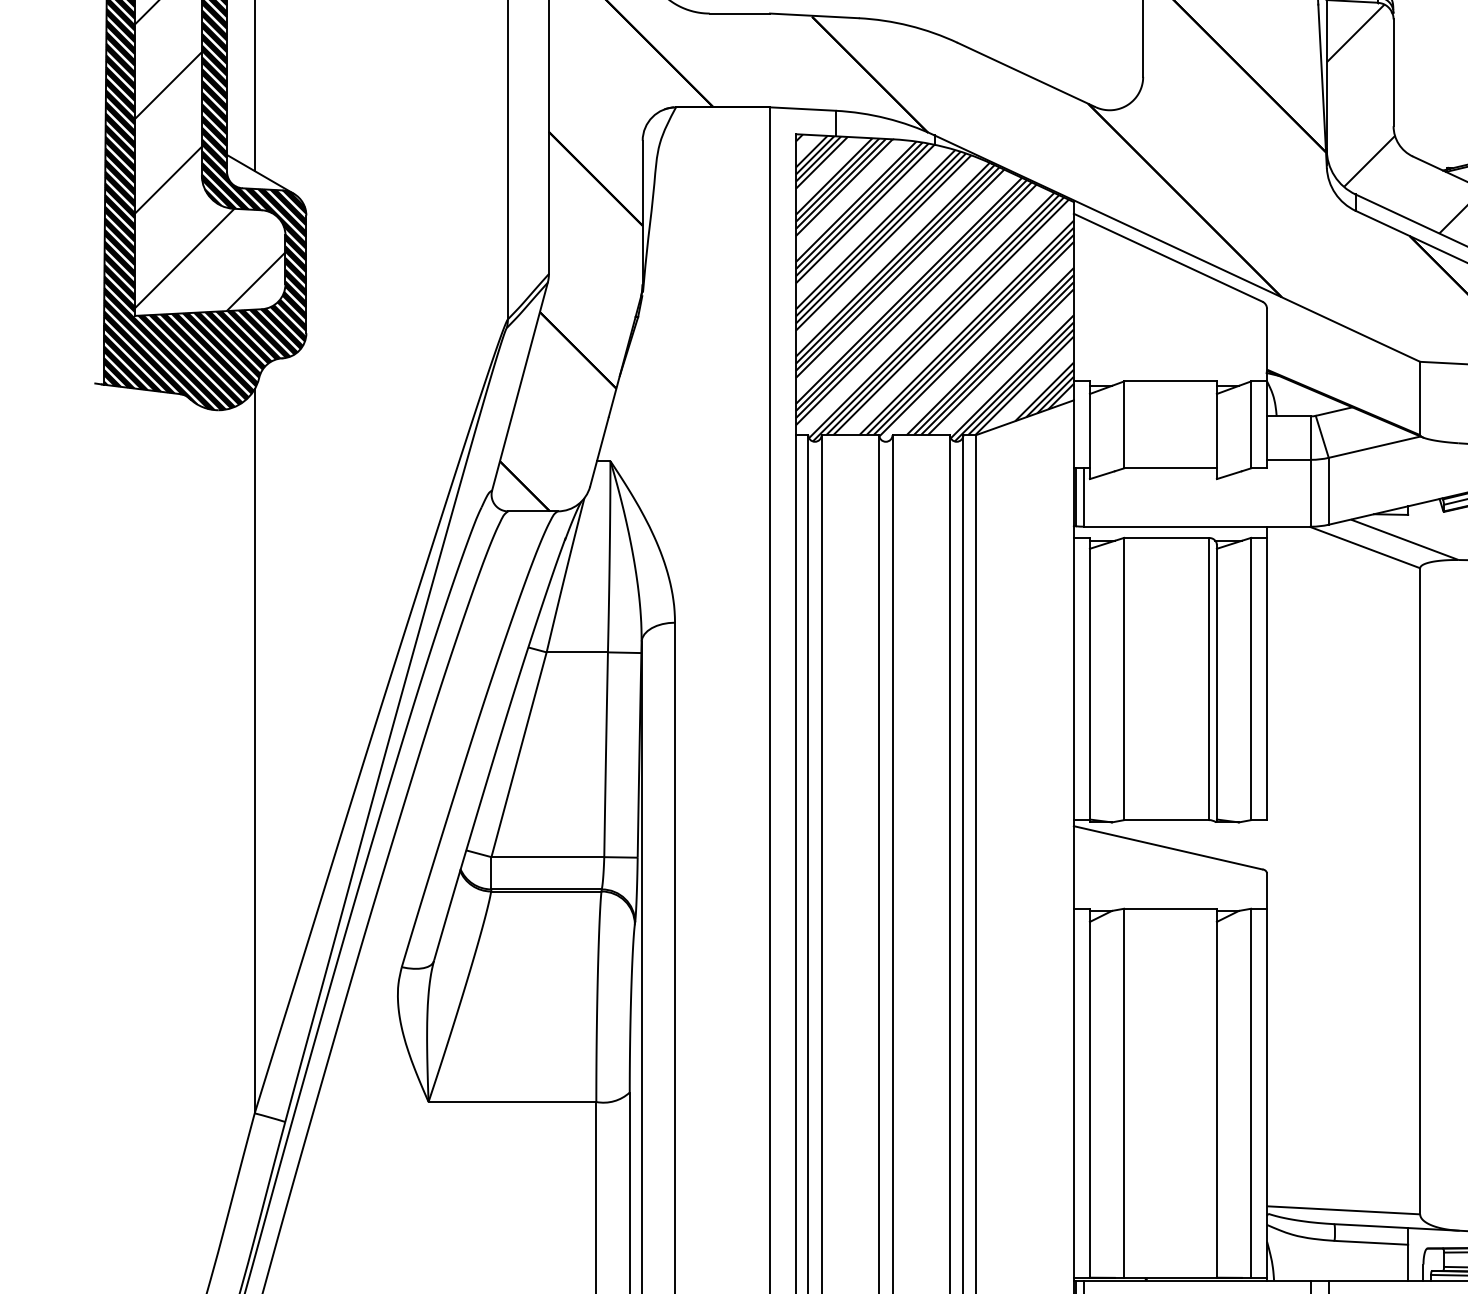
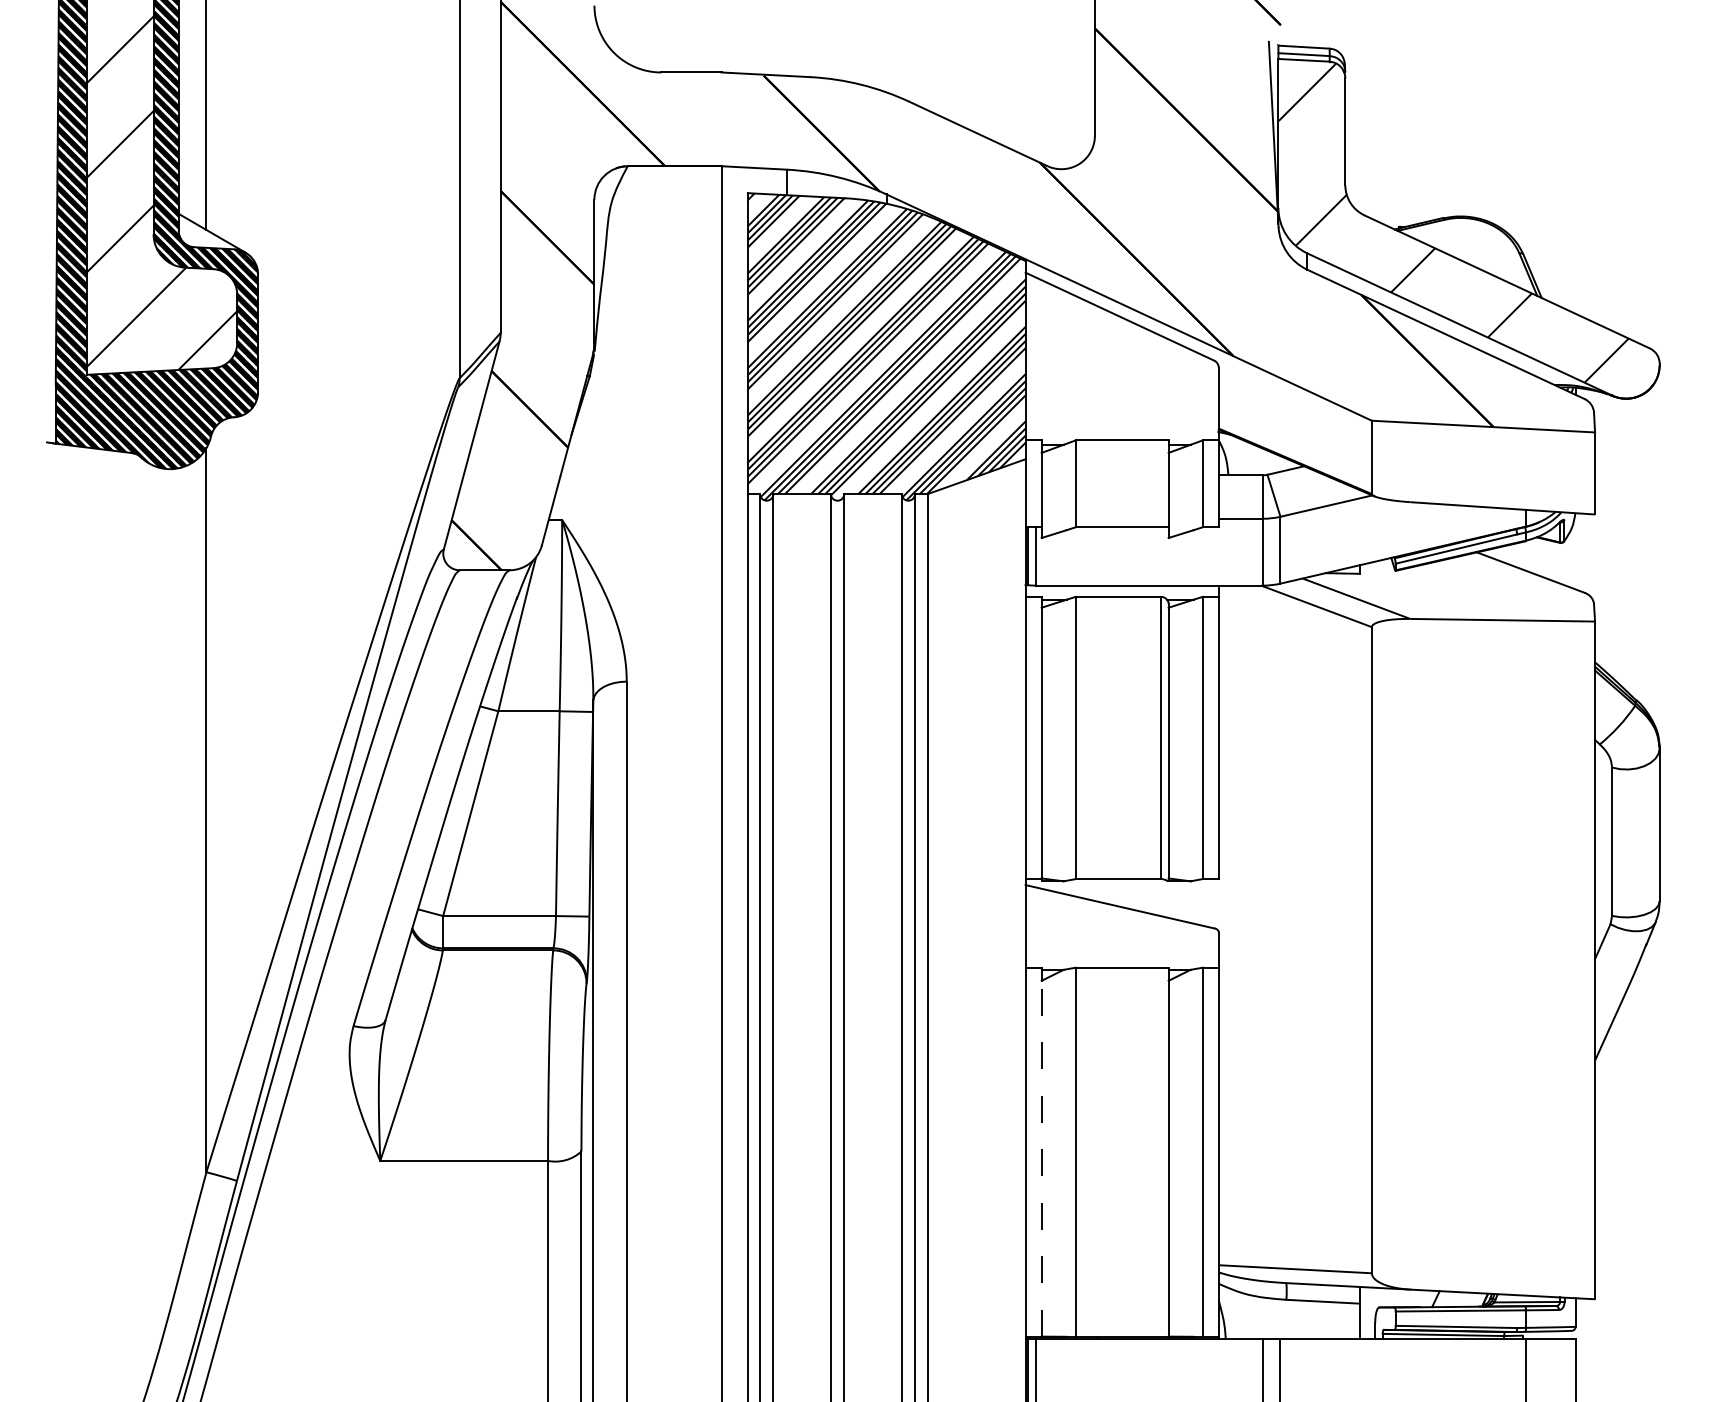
line: (1089, 1099) -> (1041, 1158), solid -> dashed

